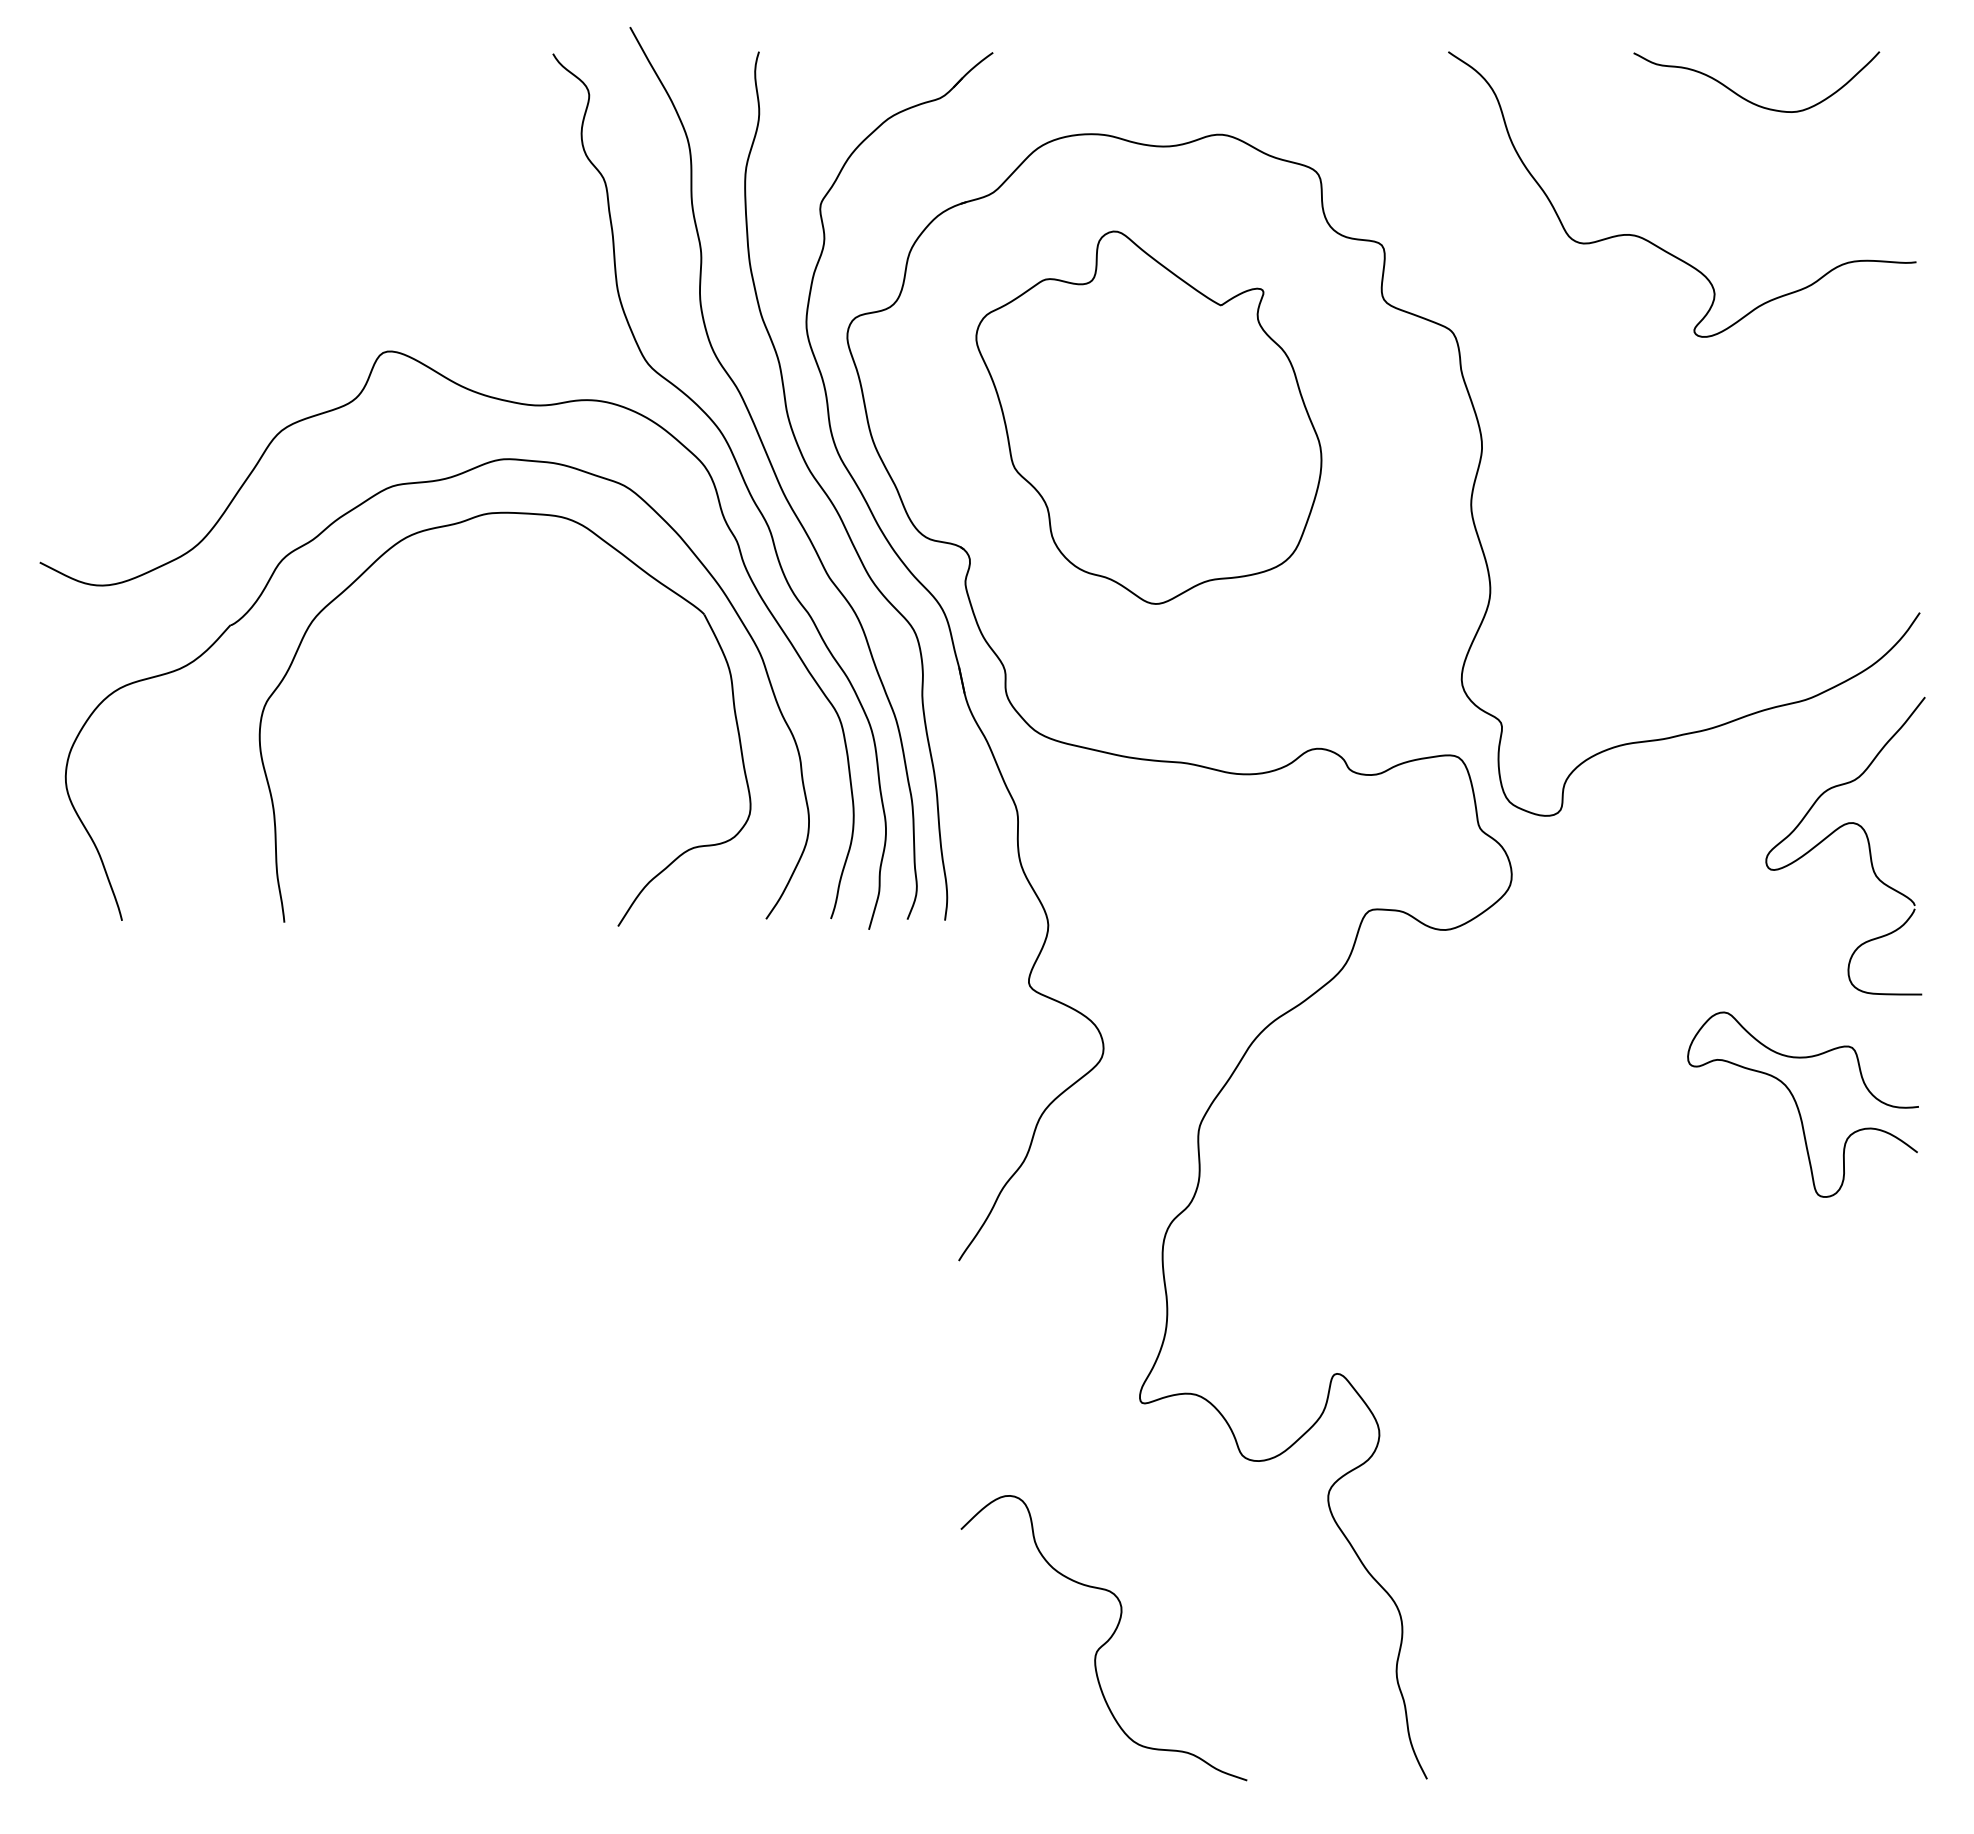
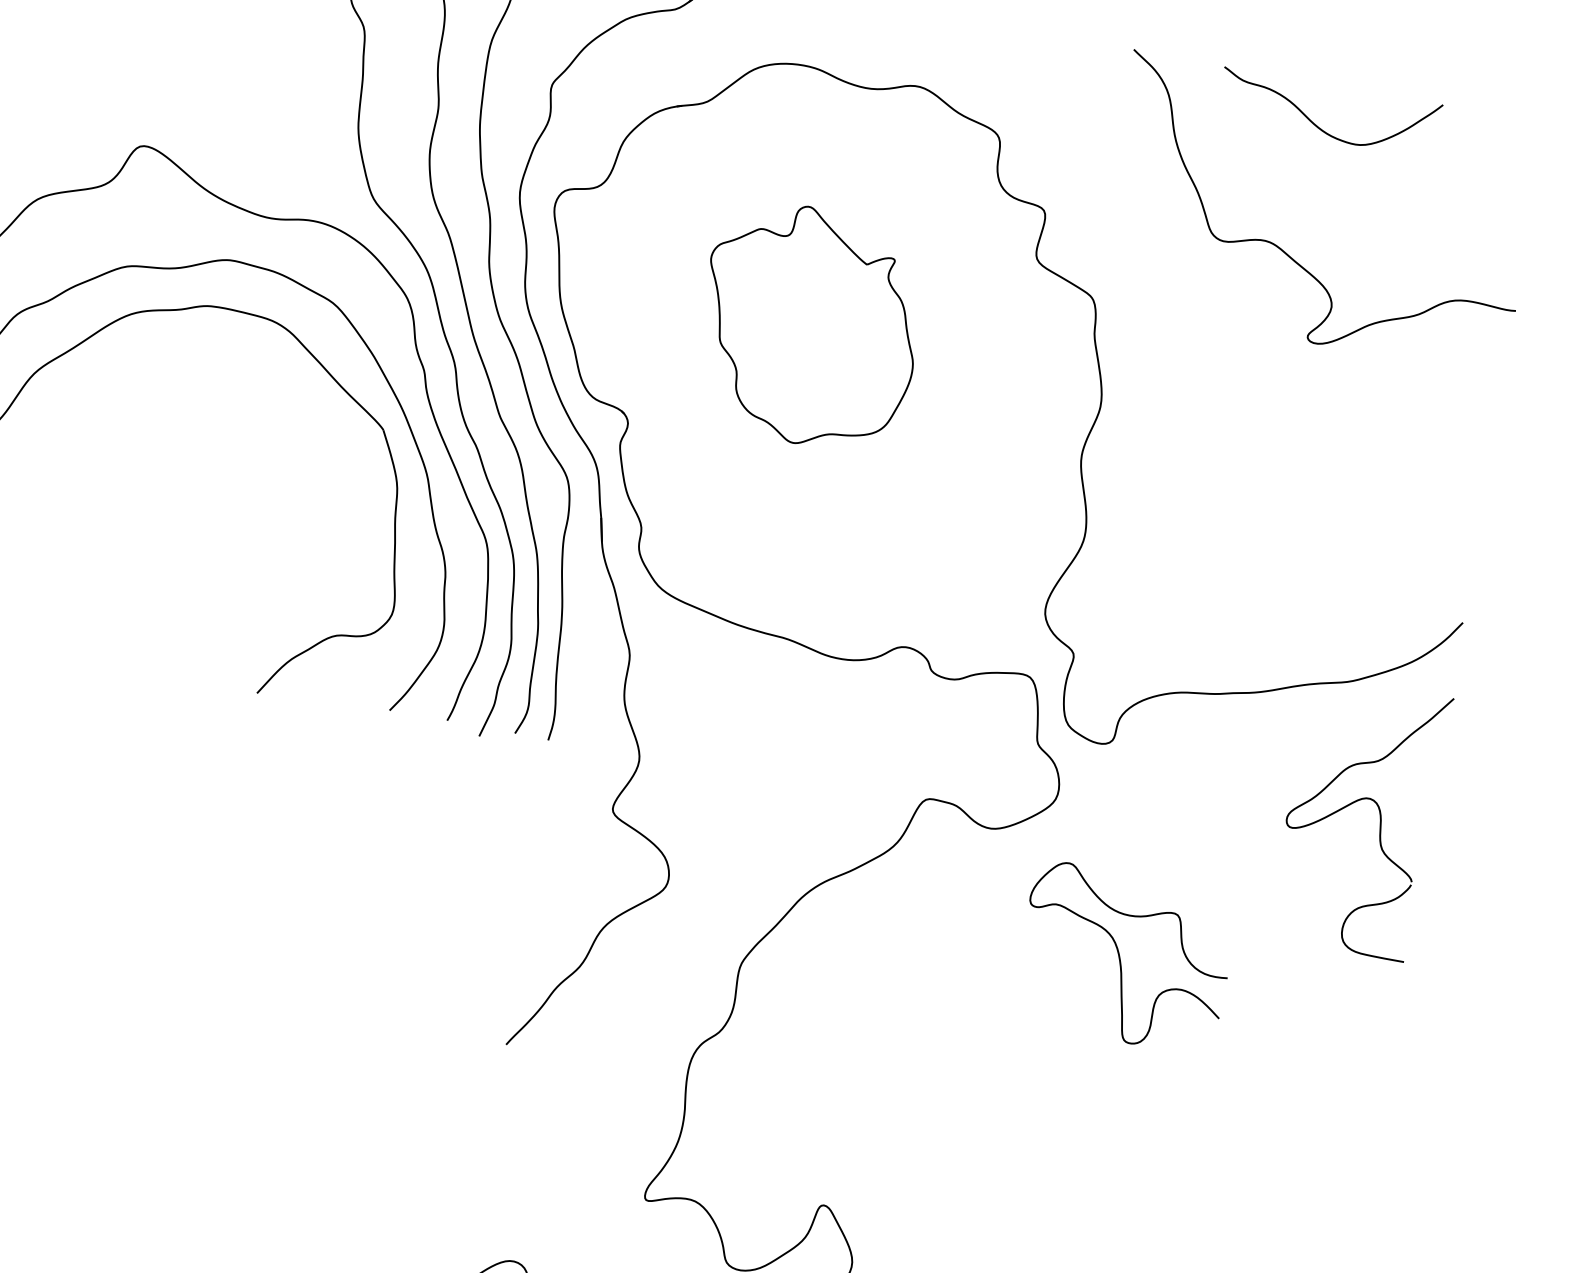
curve: (1744, 97) -> (1315, 124), moved
part: (1148, 417) -> (809, 326), size x0.7
curve: (1798, 1106) -> (1120, 958), moved

